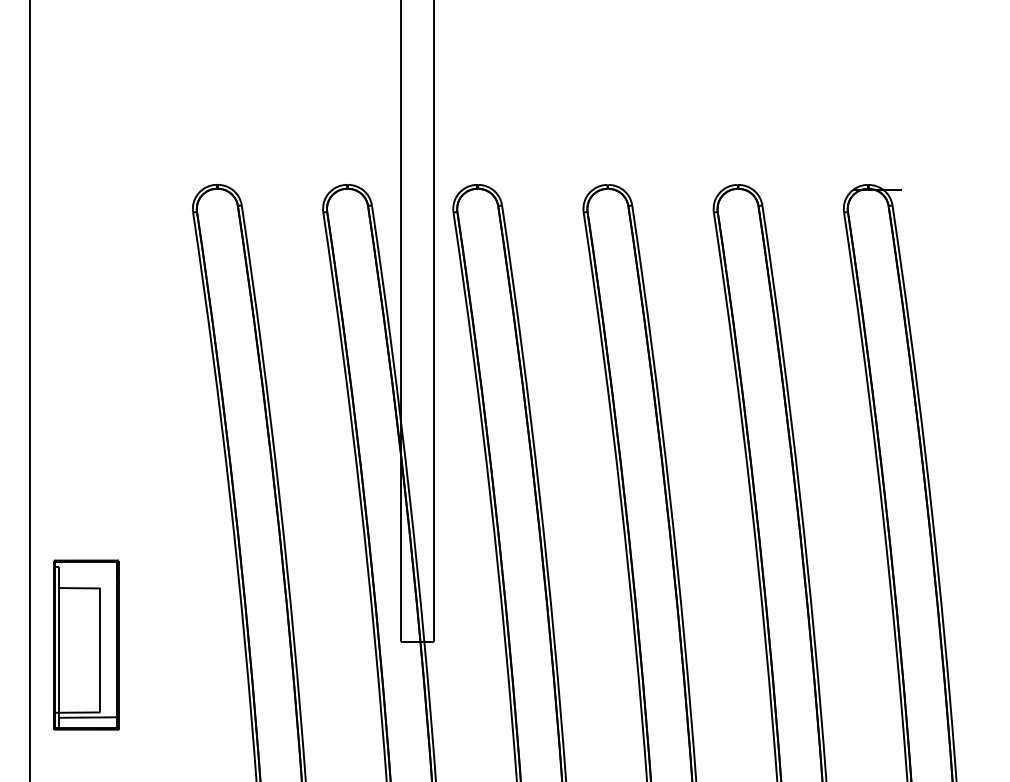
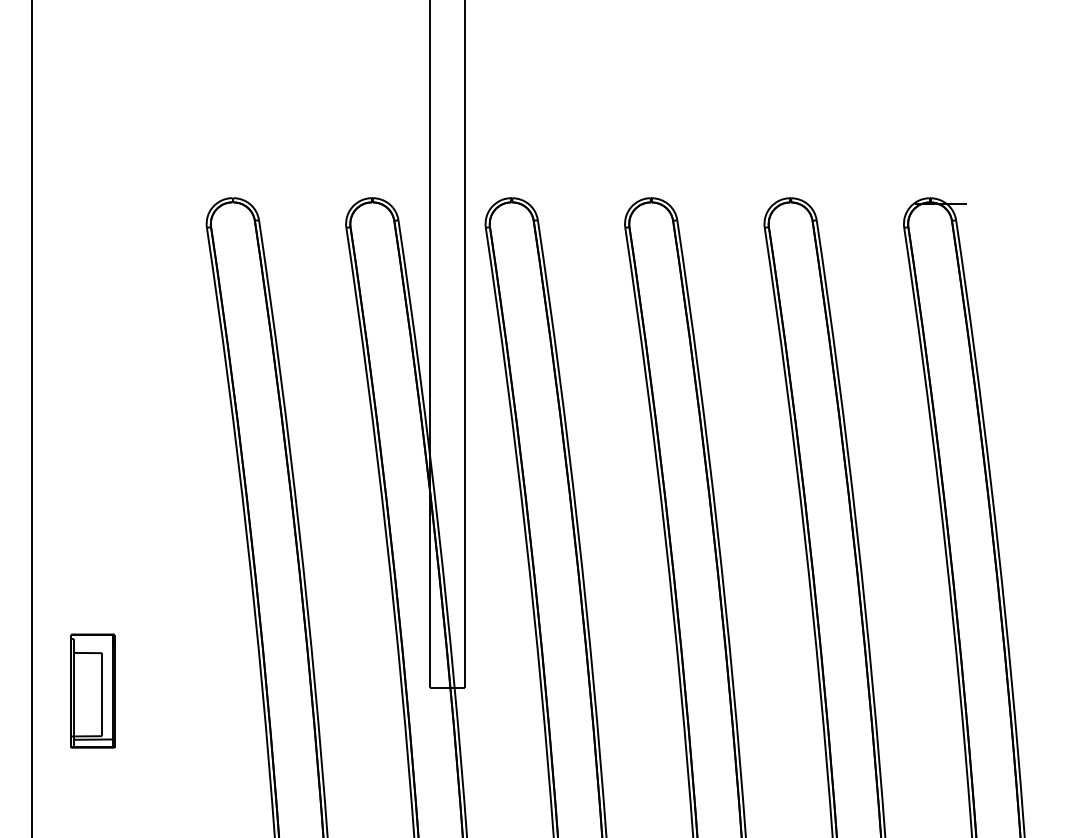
part: (86, 644) -> (92, 690), size x0.62

